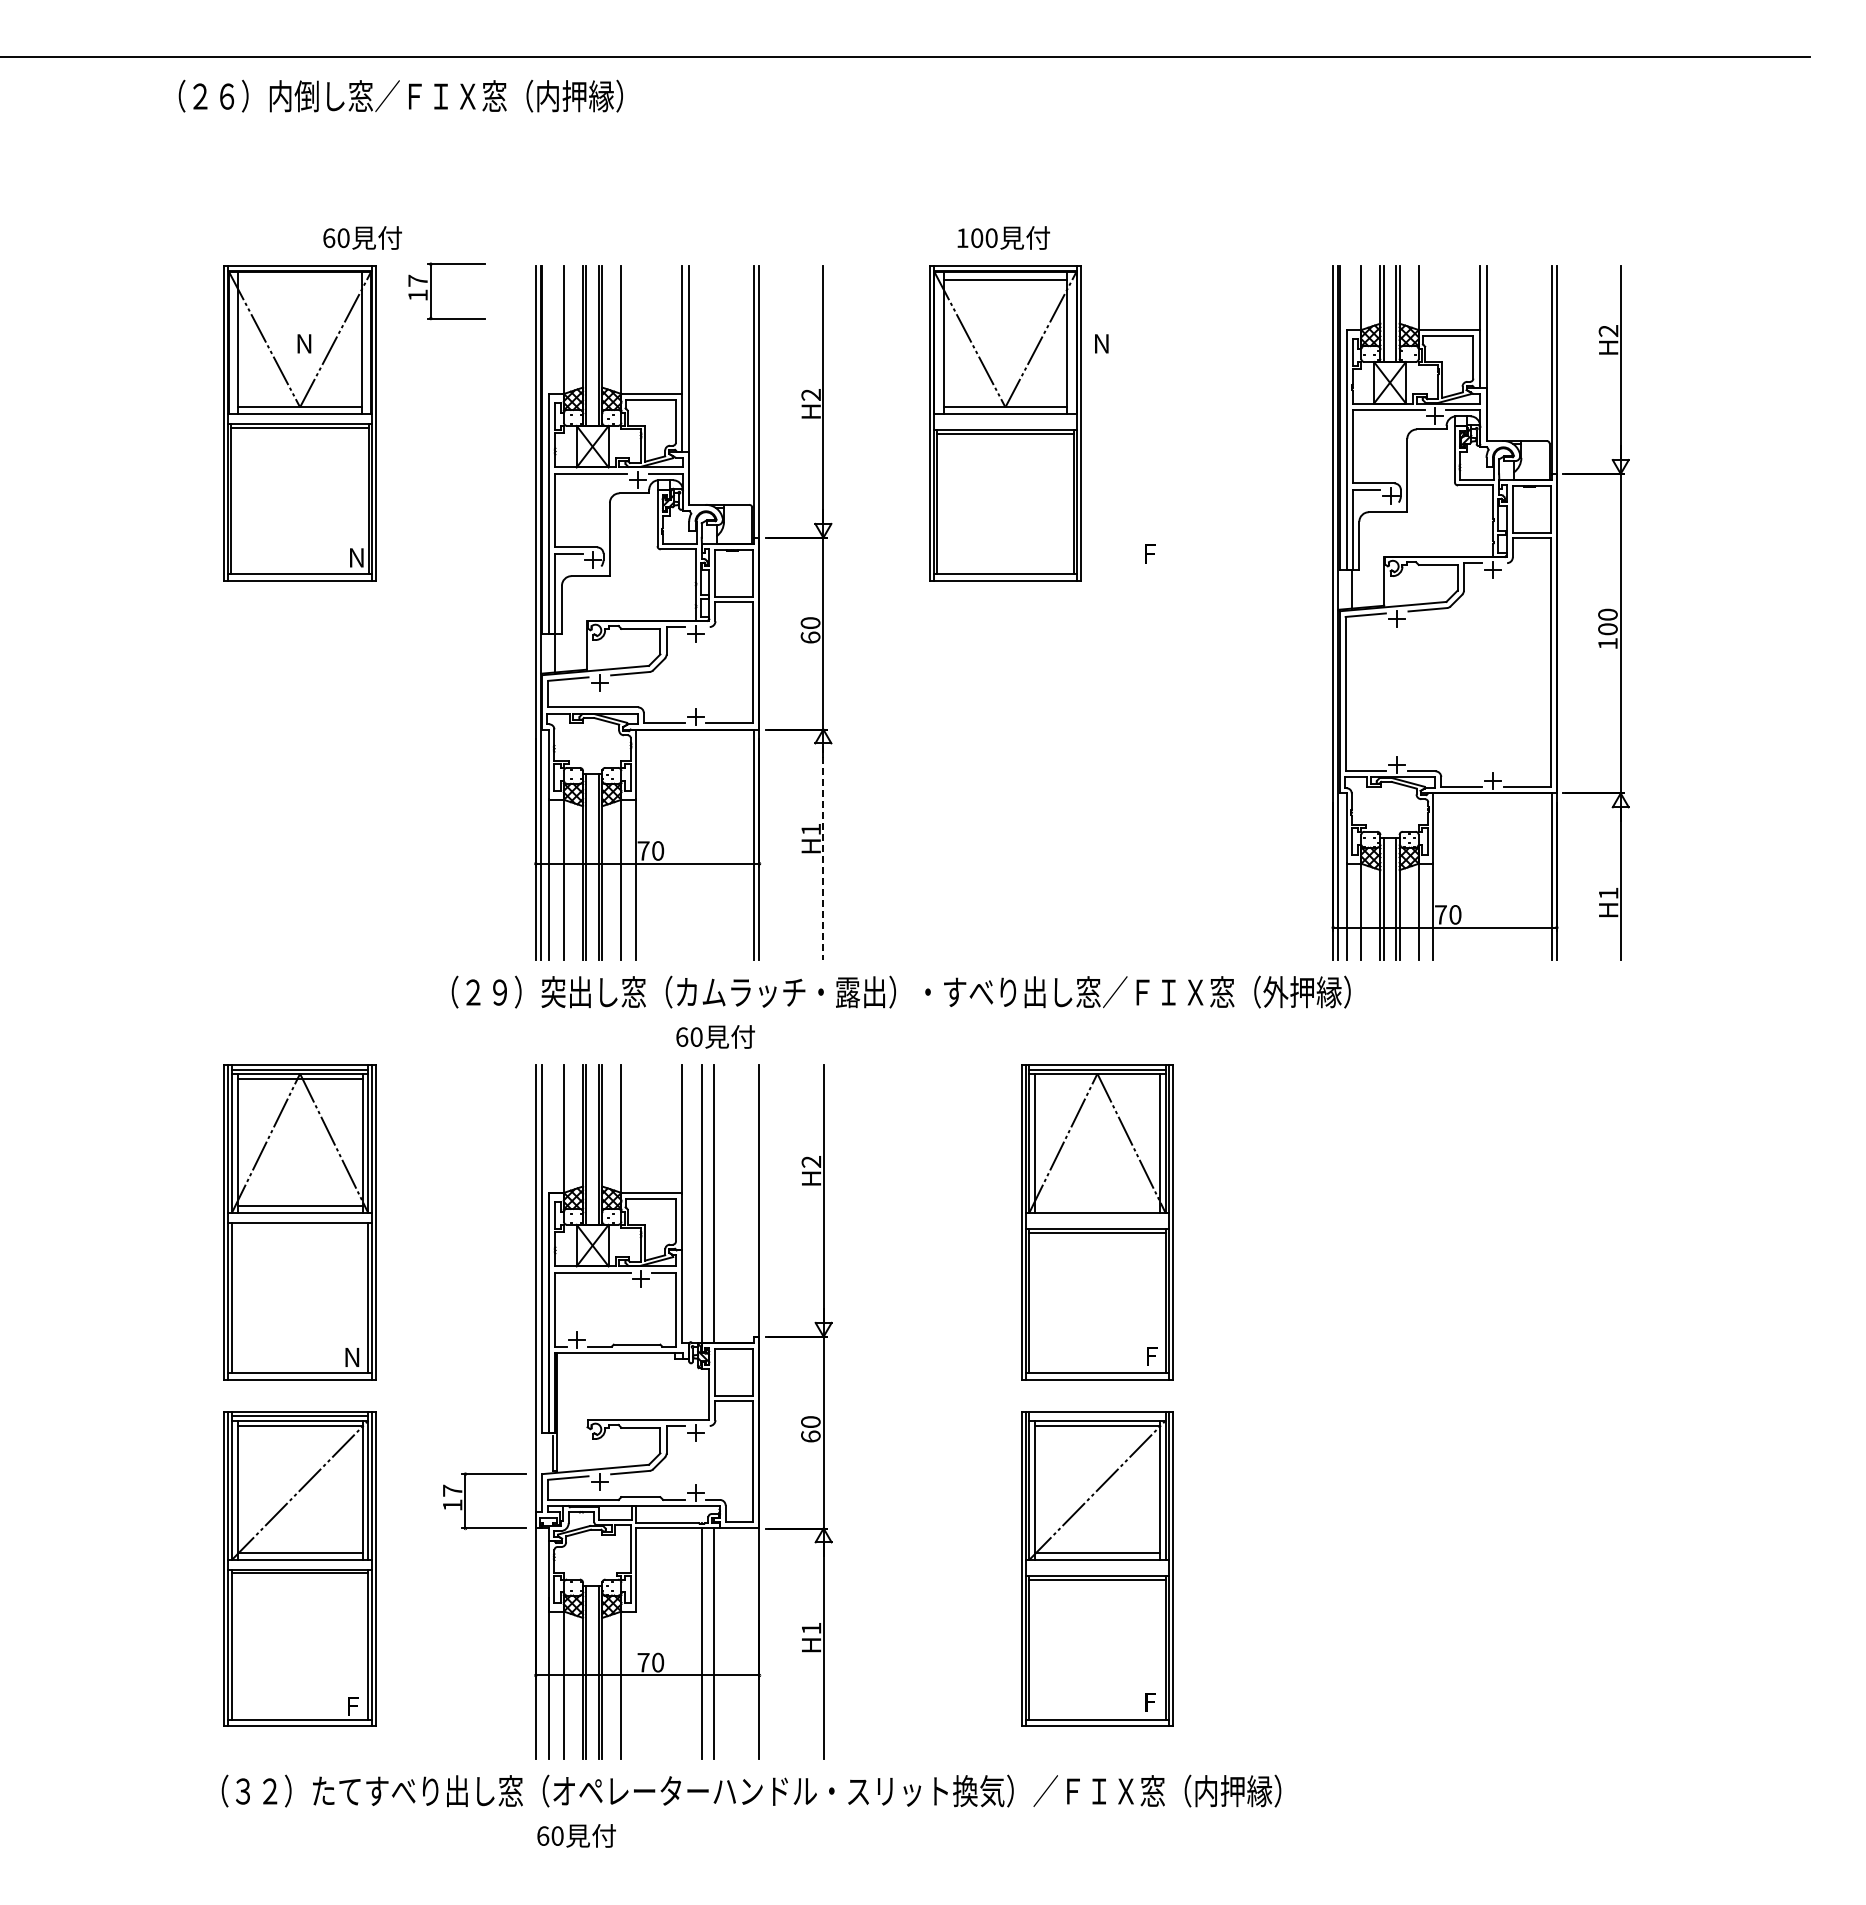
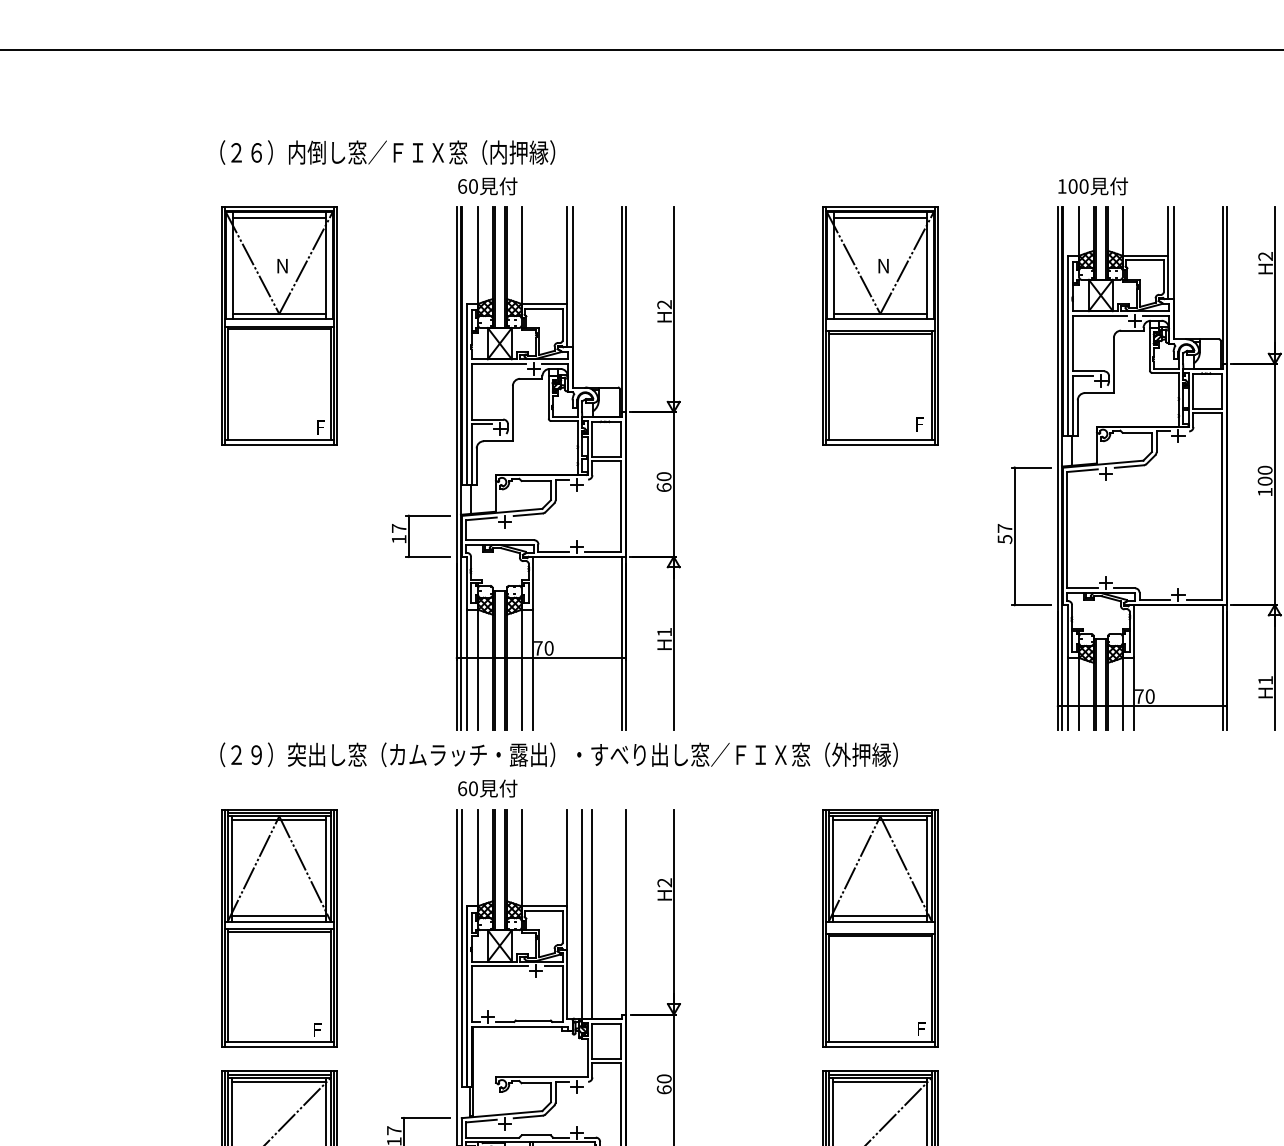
text: (400, 95) -> (387, 152), moved
text: (362, 237) -> (487, 185), moved
text: (1003, 237) -> (1092, 185), moved
line: (299, 280) -> (278, 218), added
part: (431, 291) -> (409, 536), moved
part: (1005, 423) -> (880, 326), moved
text: (356, 557) -> (321, 427), N -> F
part: (1276, 701) -> (1015, 535), added
line: (823, 853) -> (673, 650), dashed -> solid
text: (900, 991) -> (558, 754), moved
text: (715, 1036) -> (487, 788), moved
line: (1096, 1078) -> (879, 819), added
line: (1096, 1206) -> (879, 916), added
line: (299, 1226) -> (278, 931), added
text: (352, 1356) -> (318, 1029), N -> F
line: (1097, 1416) -> (880, 1074), added

